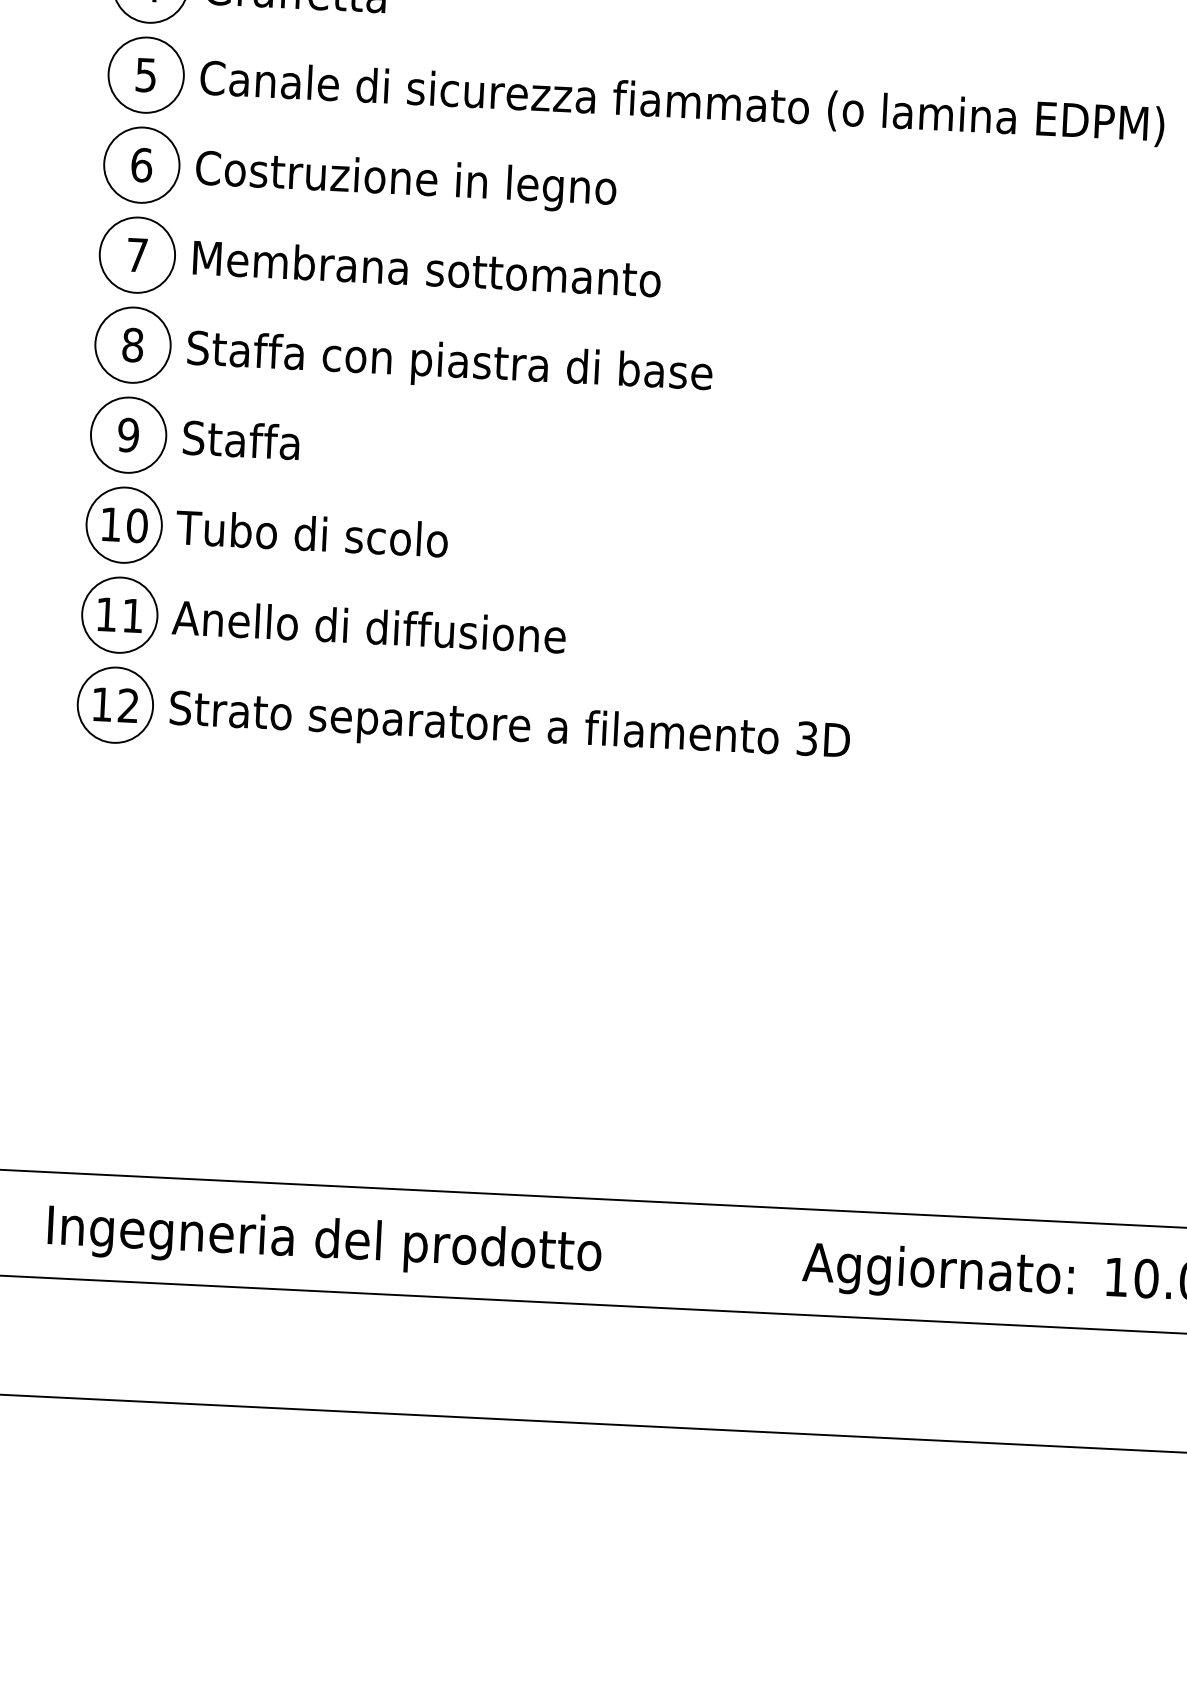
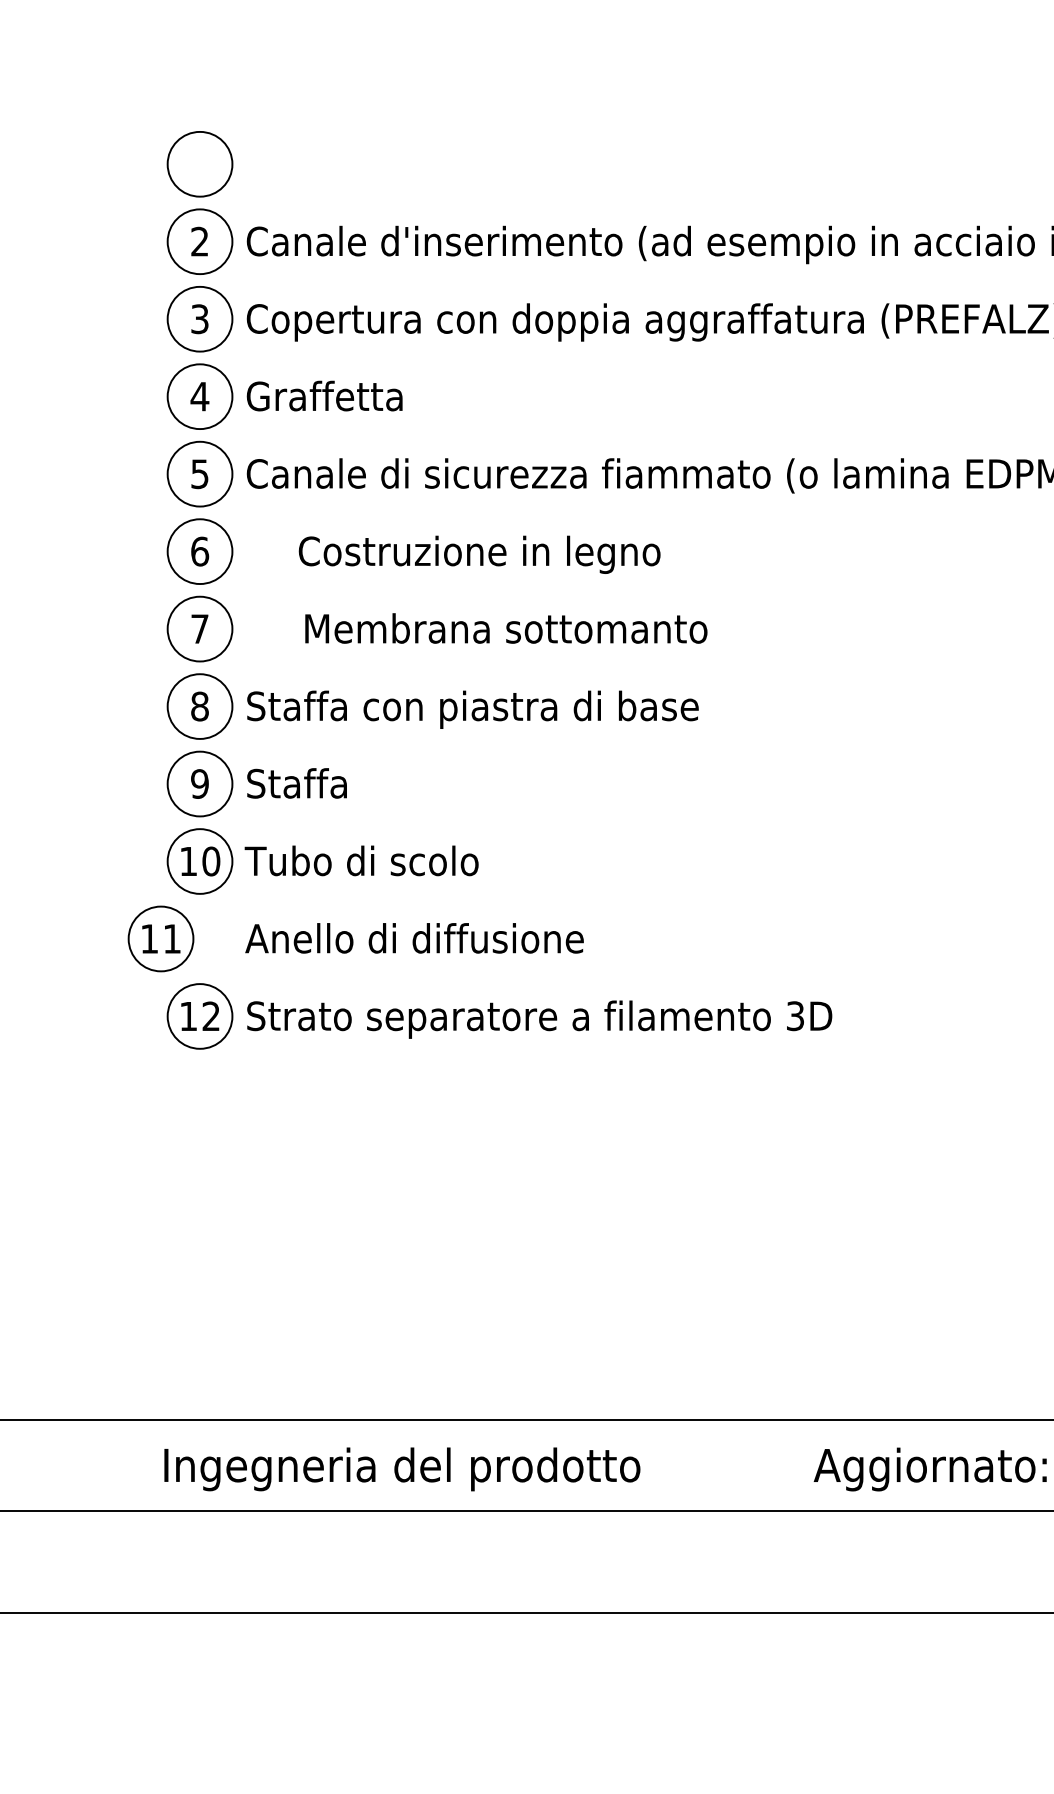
text: (405, 181) -> (479, 554), moved
text: (427, 268) -> (506, 628), moved
part: (119, 614) -> (160, 938), moved

